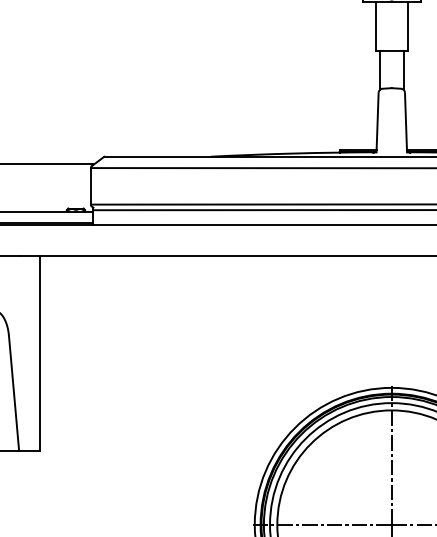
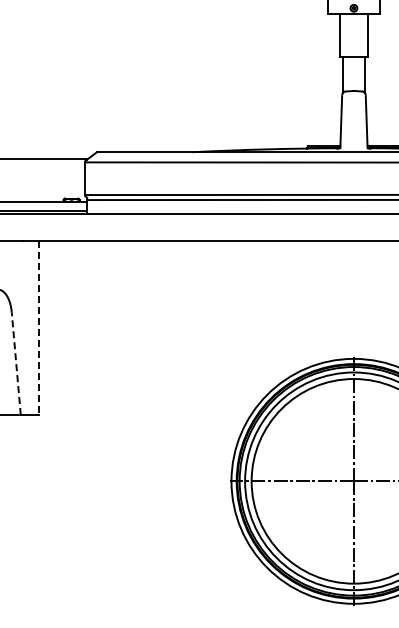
line: (40, 353) -> (39, 328), solid -> dashed
line: (14, 393) -> (16, 363), solid -> dashed

